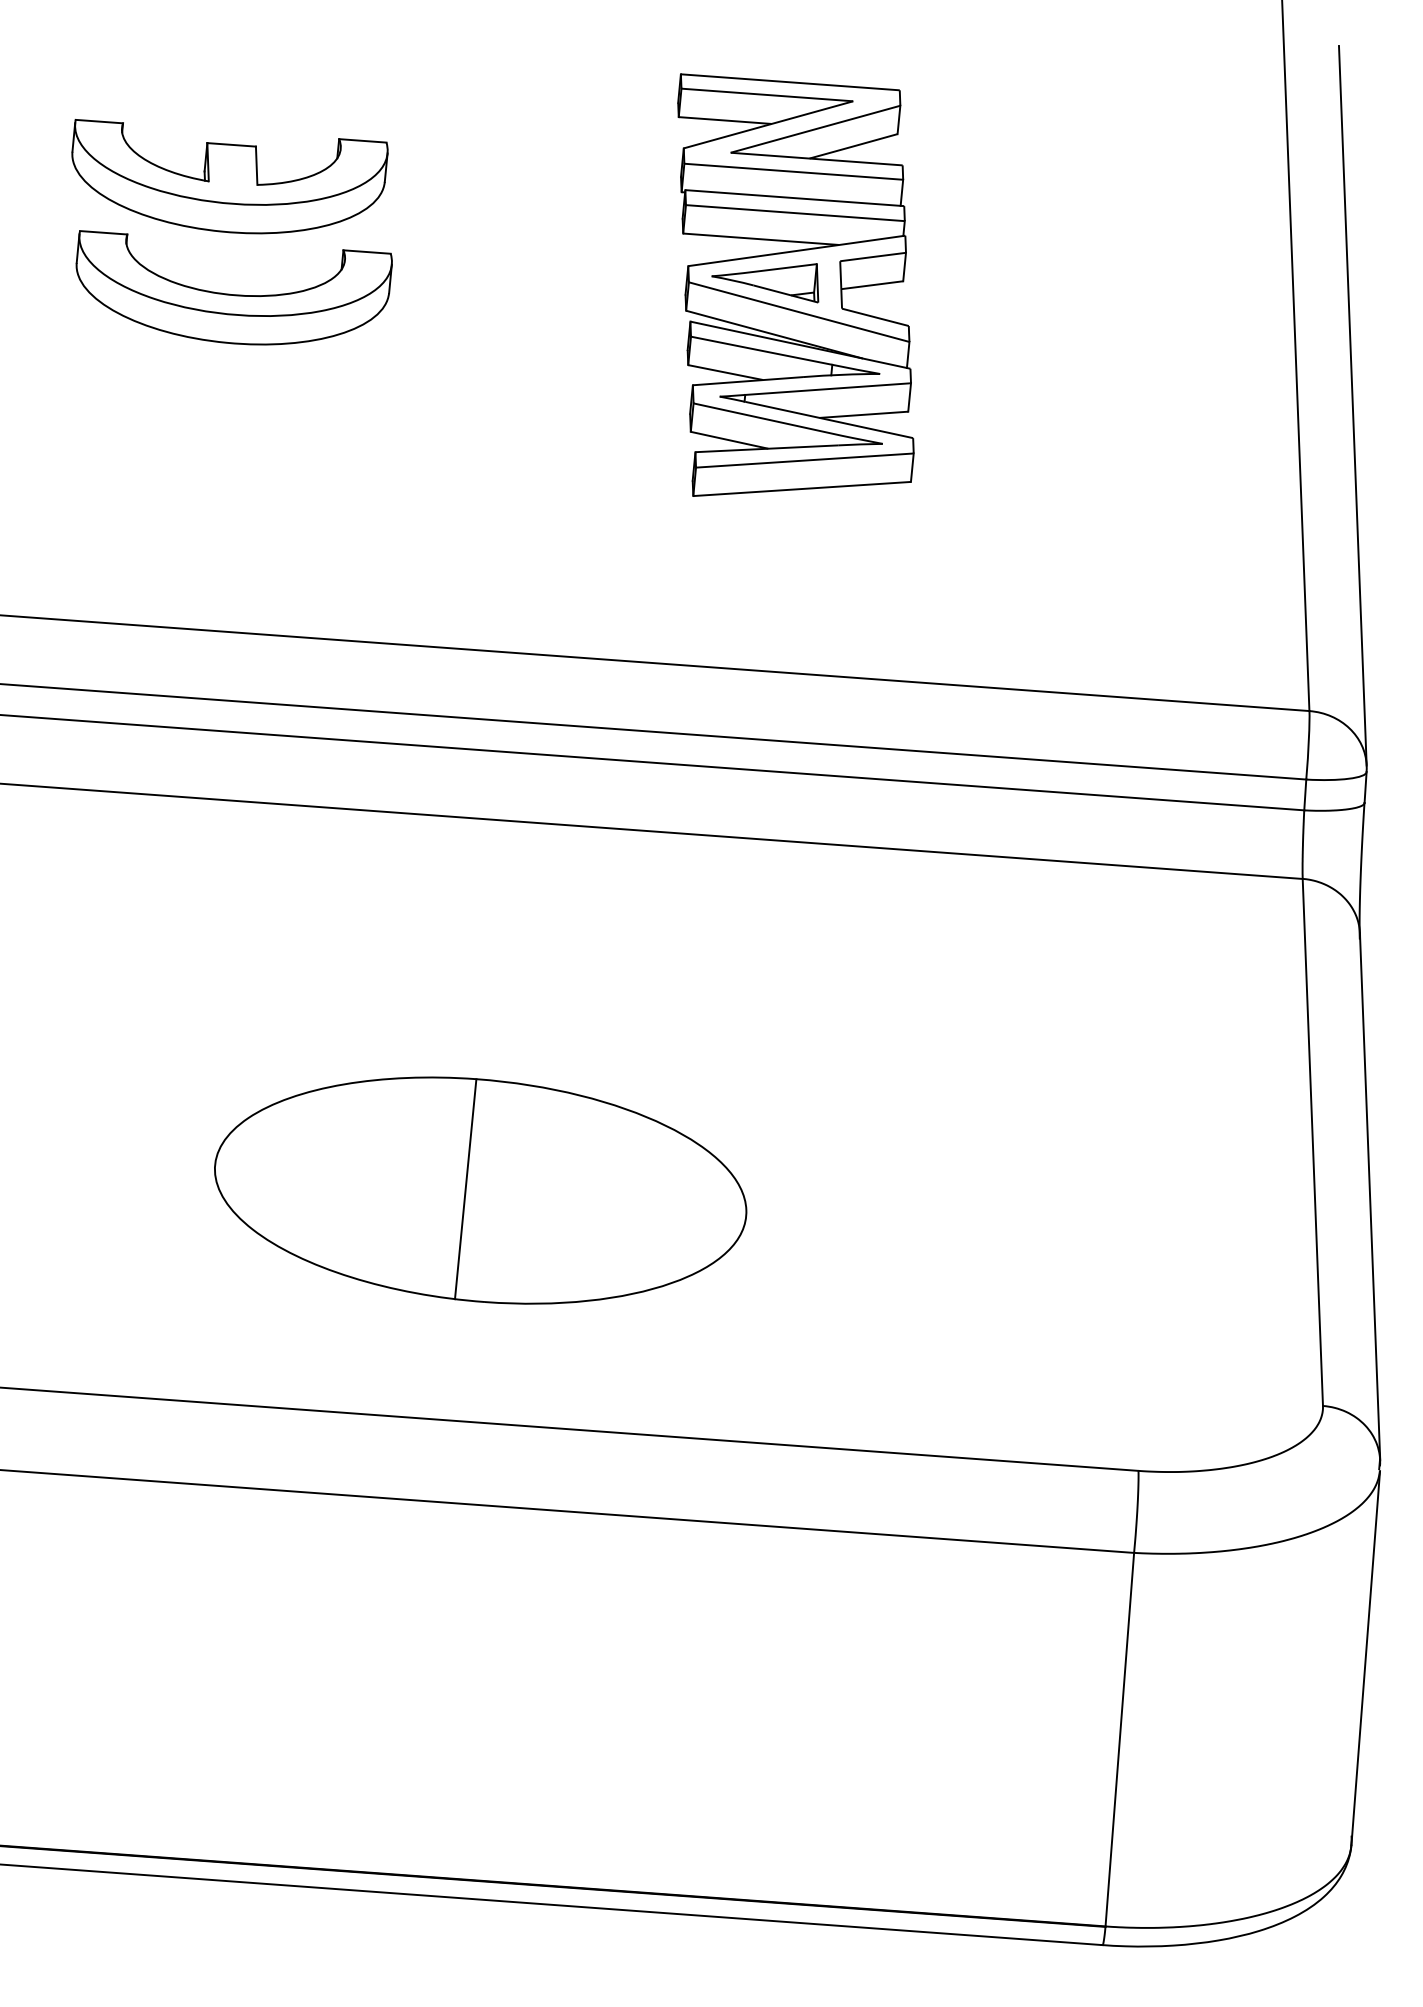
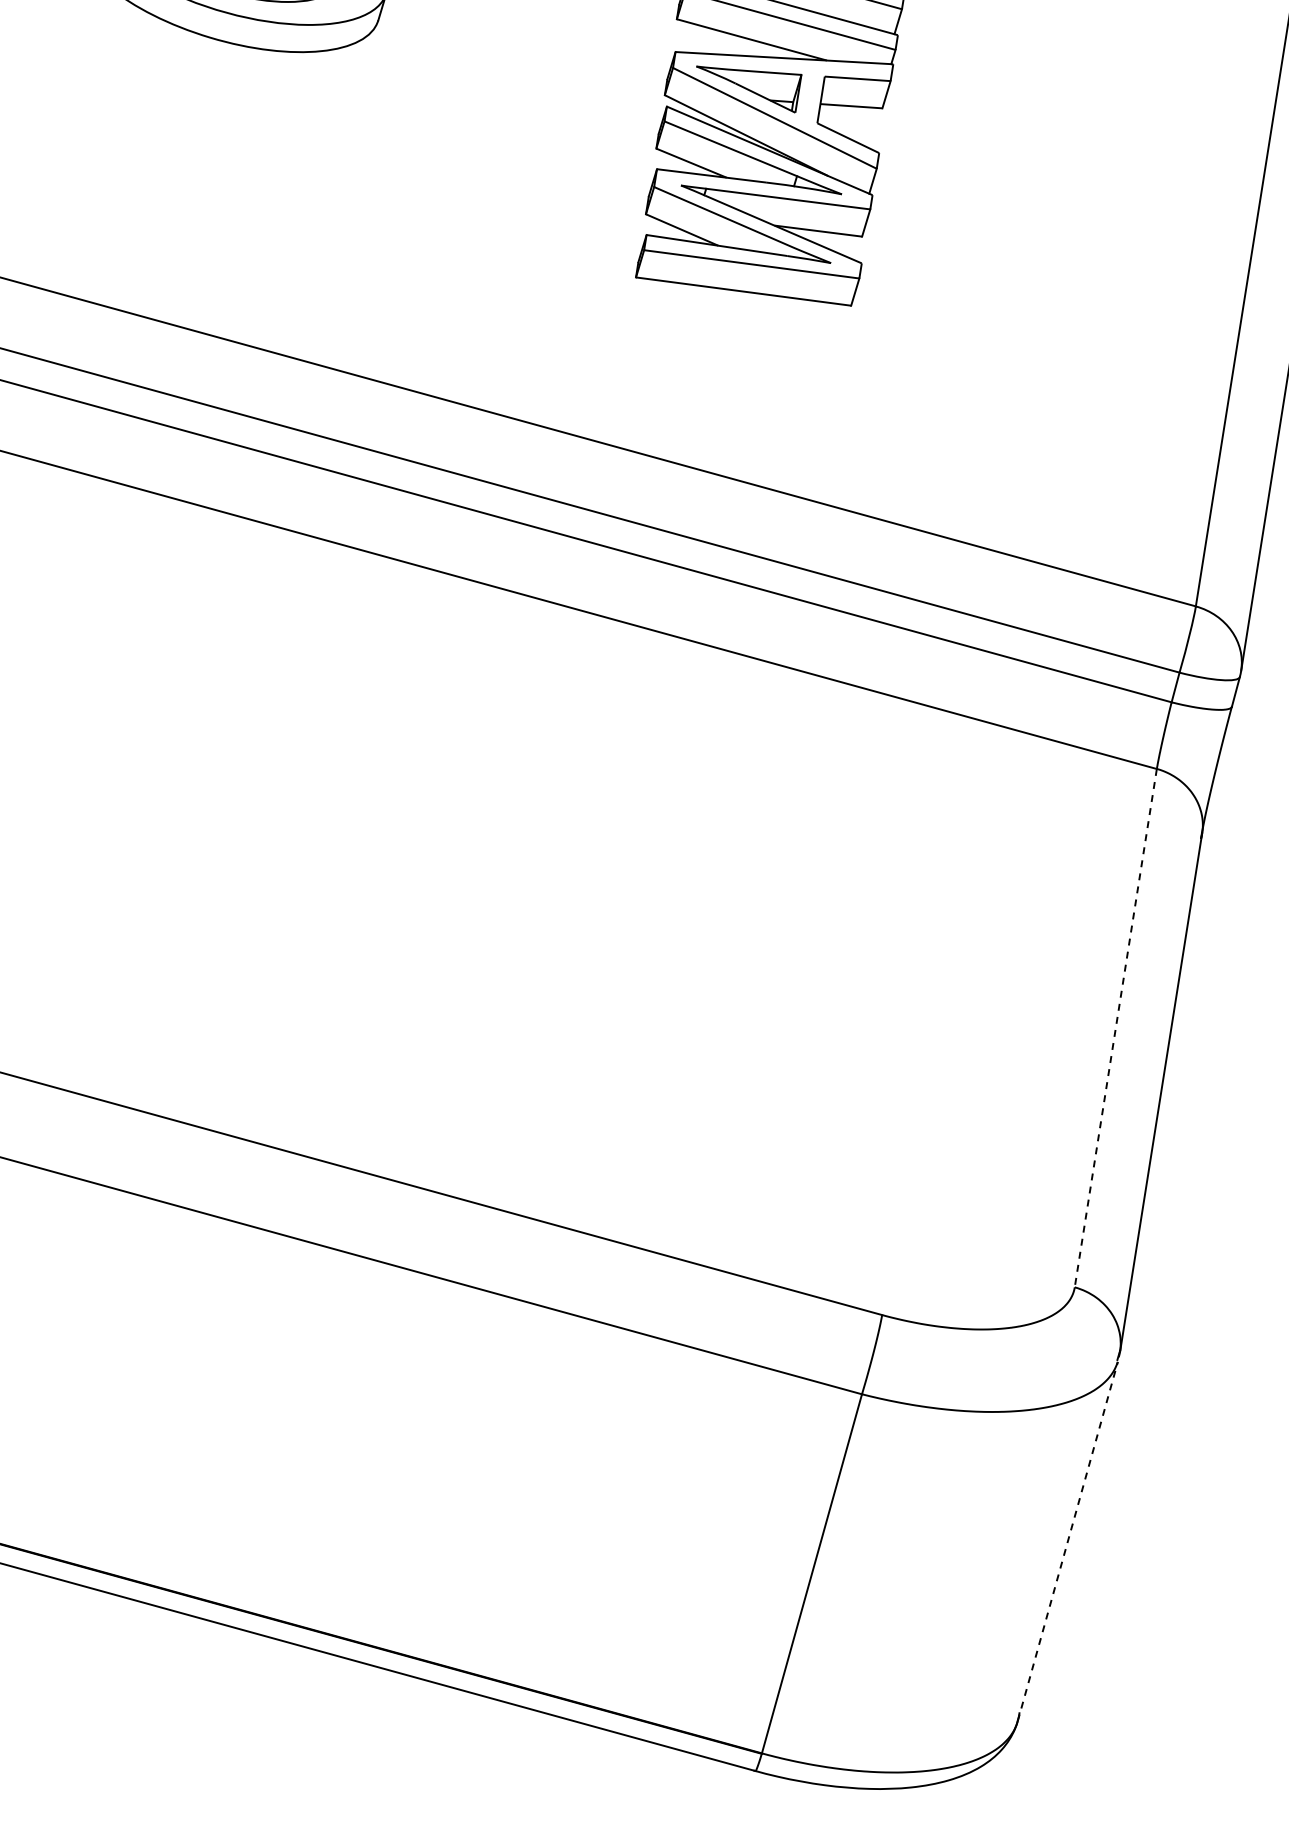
line: (1312, 1142) -> (1115, 1028), solid -> dashed
part: (480, 1190) -> (294, 914), removed
line: (1365, 1657) -> (1067, 1541), solid -> dashed

